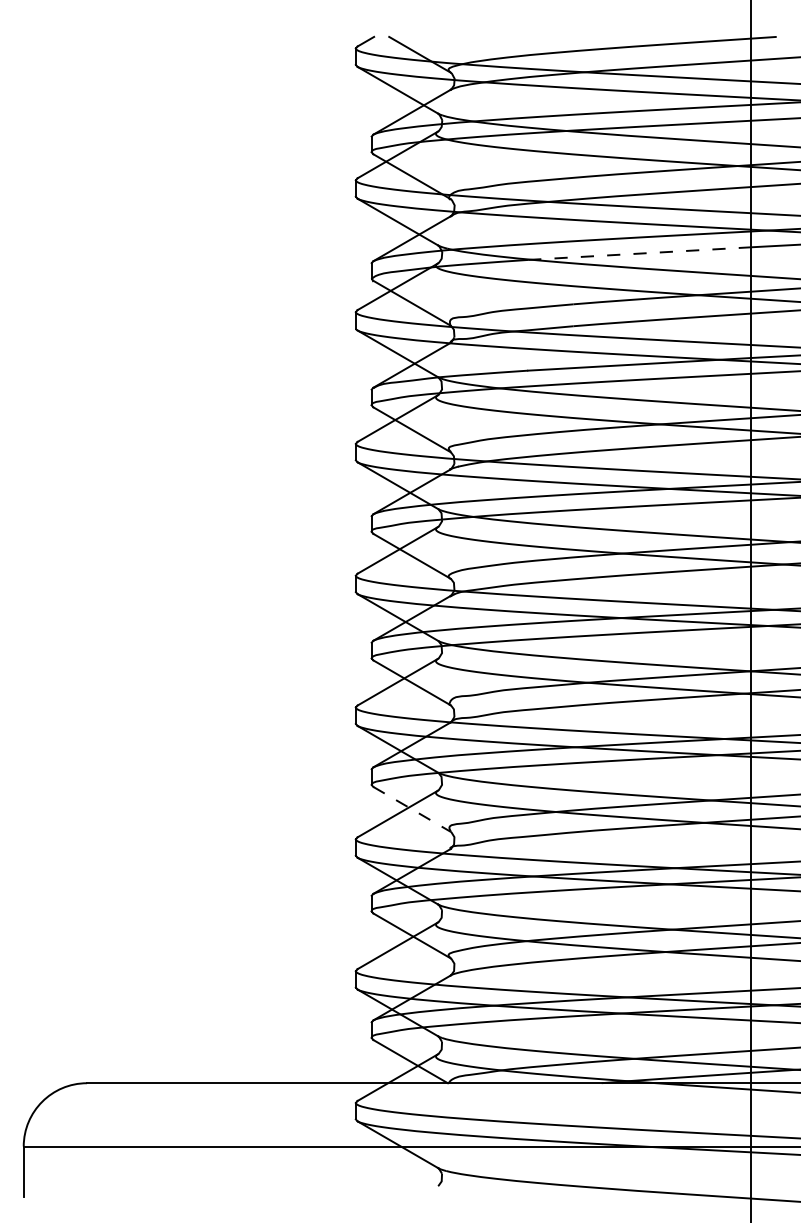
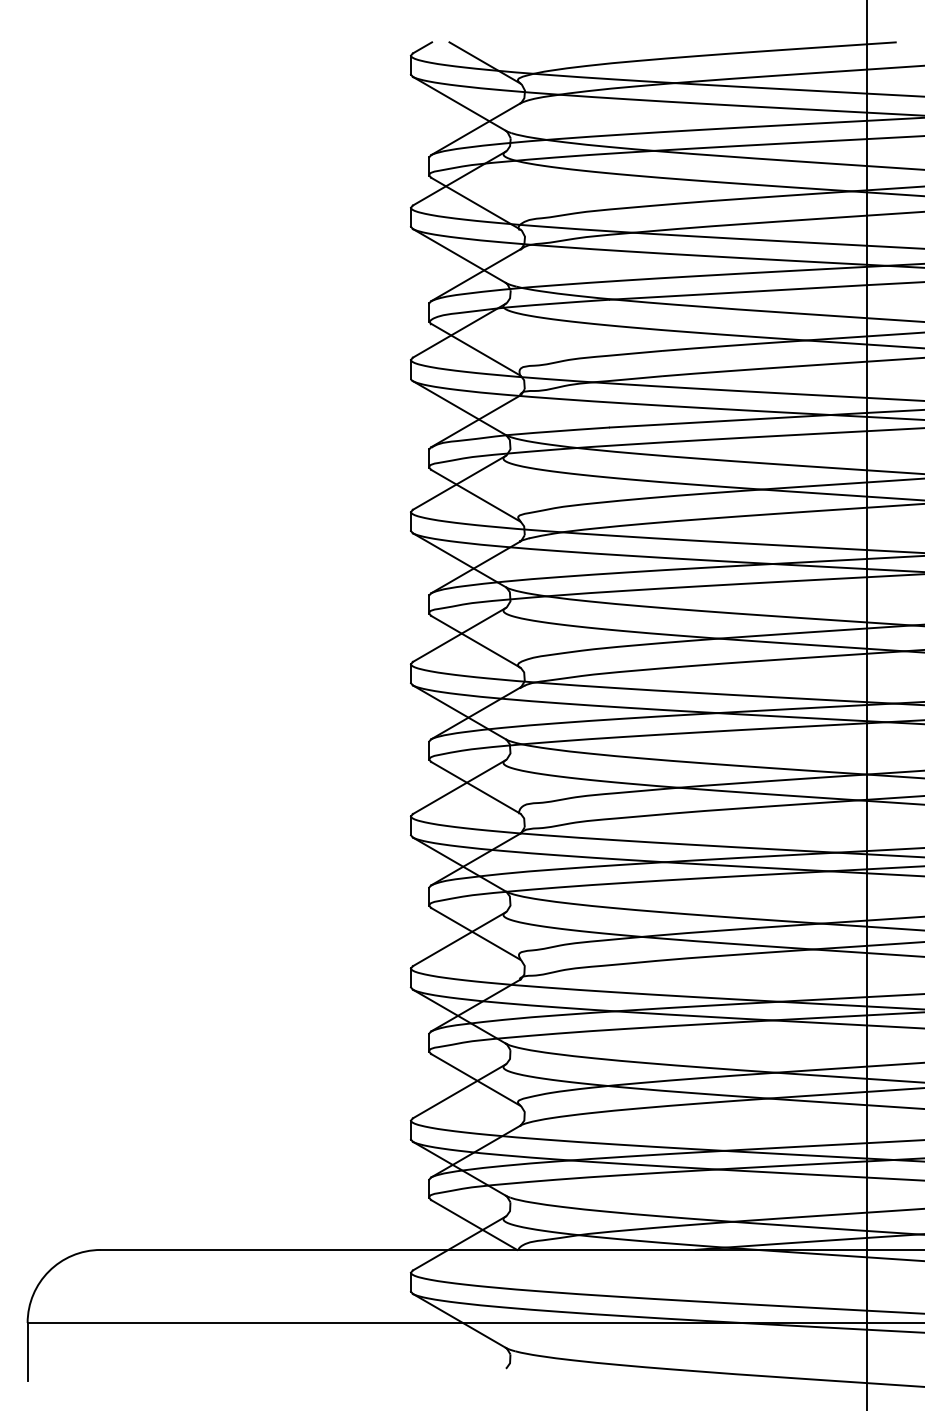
line: (639, 253) -> (738, 292), dashed -> solid
line: (411, 809) -> (475, 933), dashed -> solid

